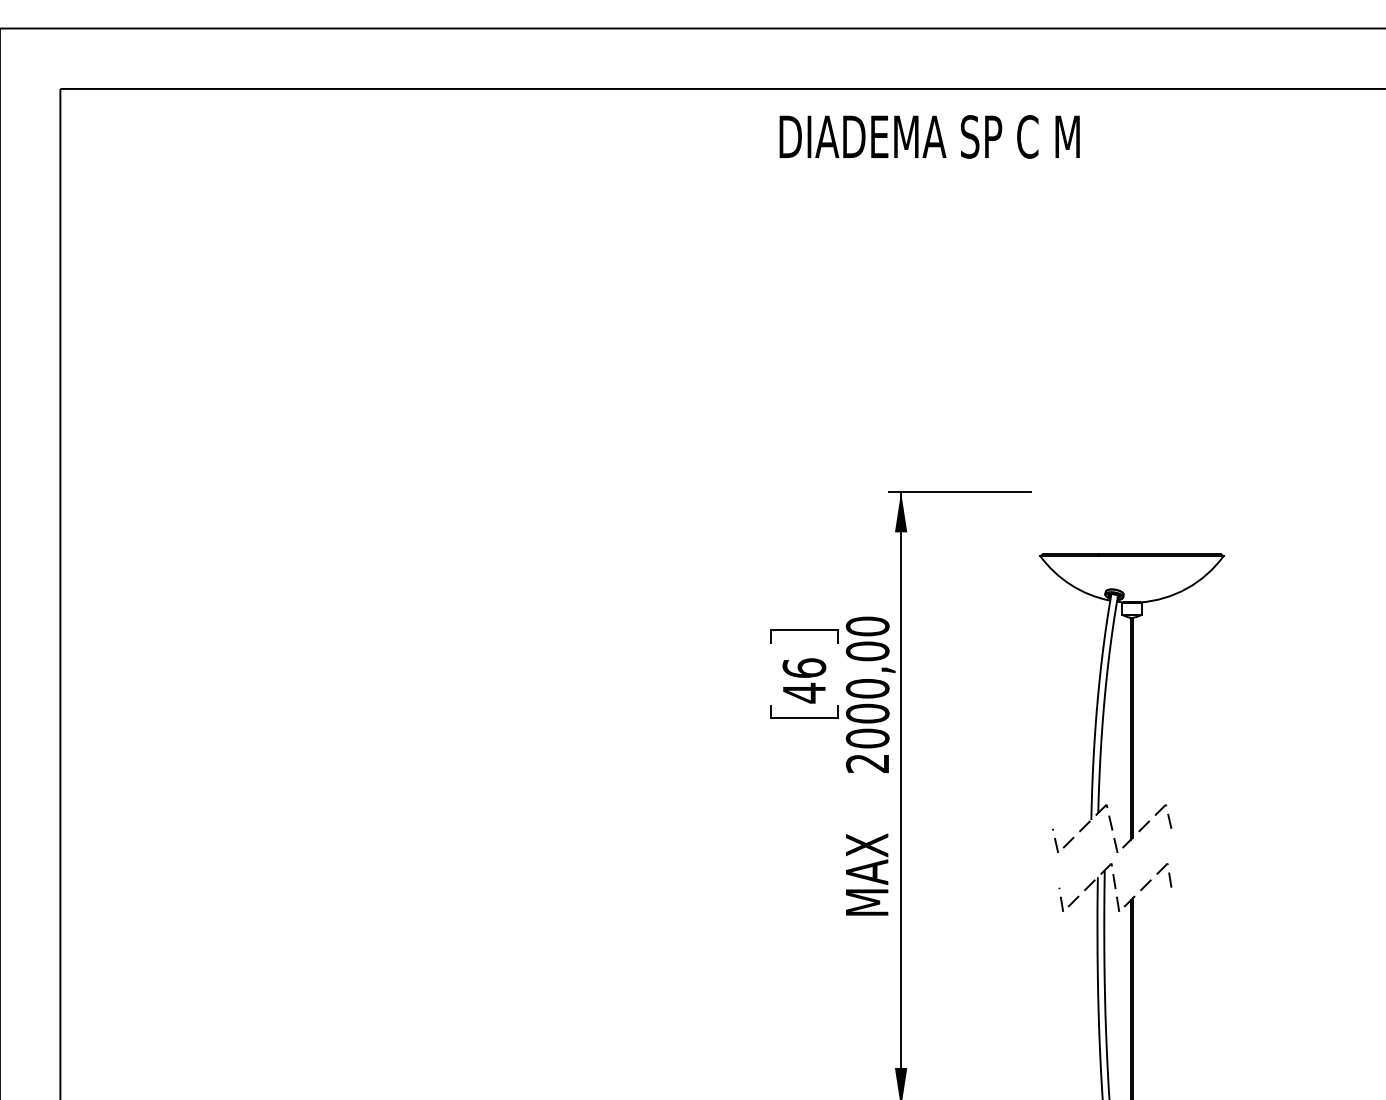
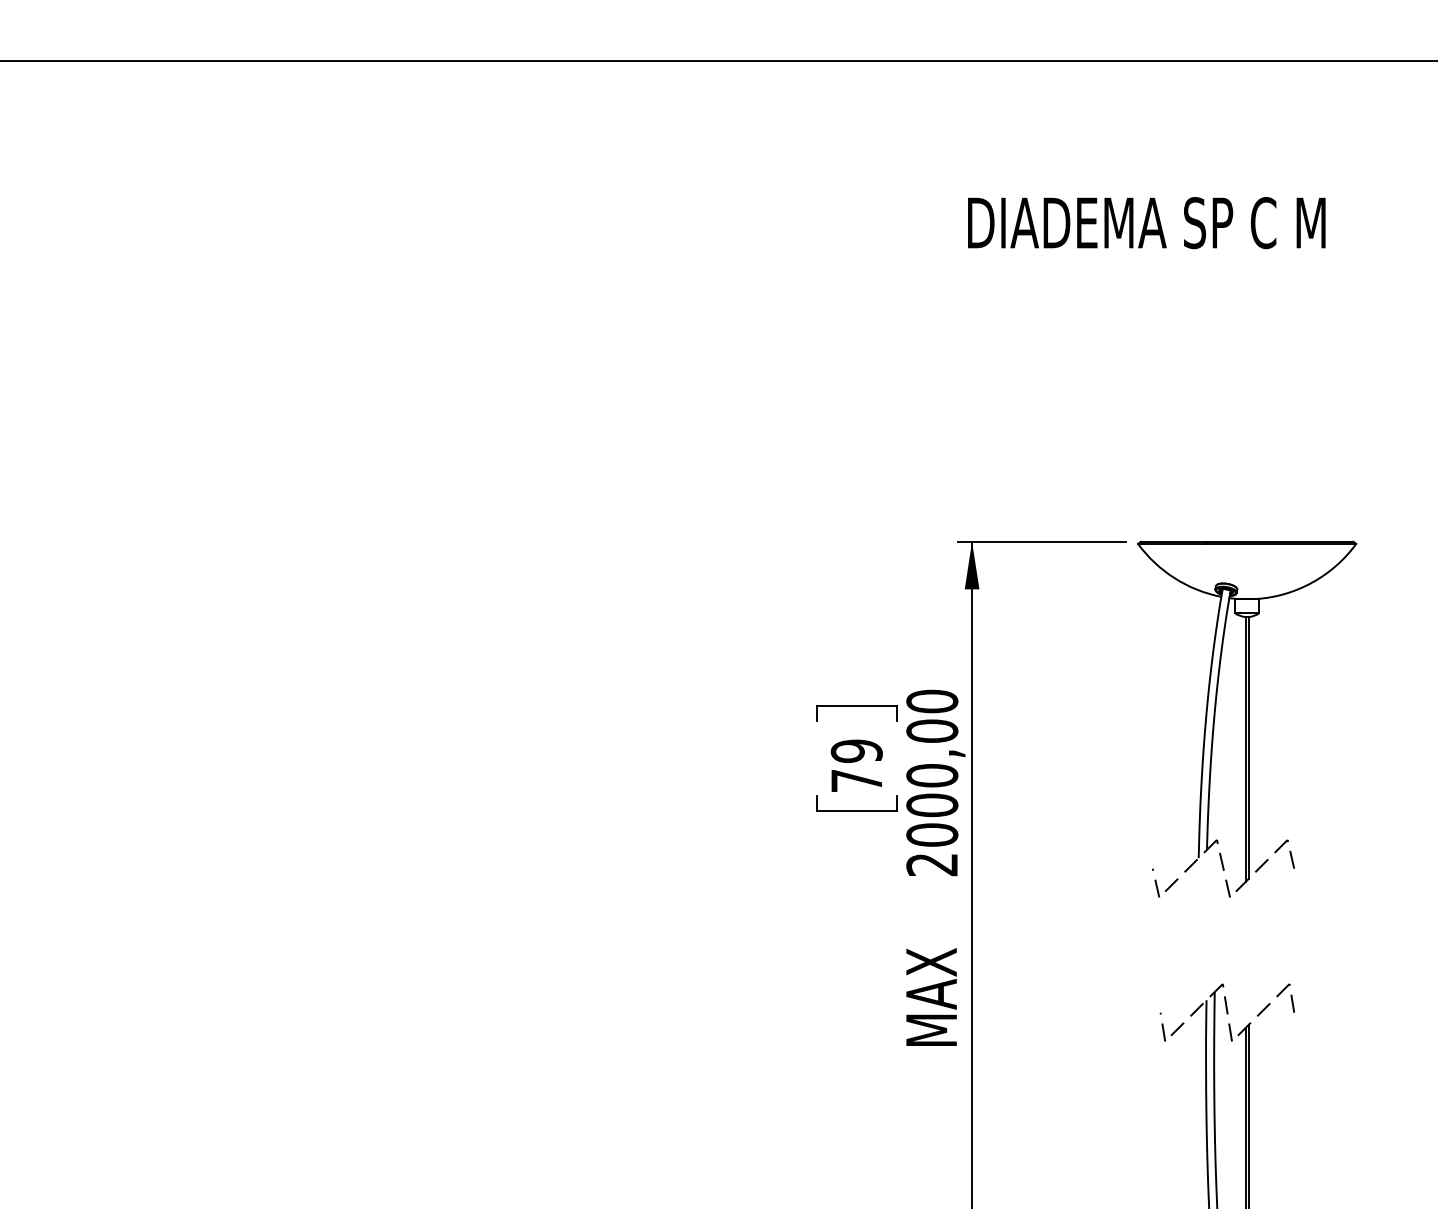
text: (929, 136) -> (1146, 222), moved
text: (804, 680) -> (856, 765), 46 -> 79
part: (1131, 702) -> (1246, 718), moved

